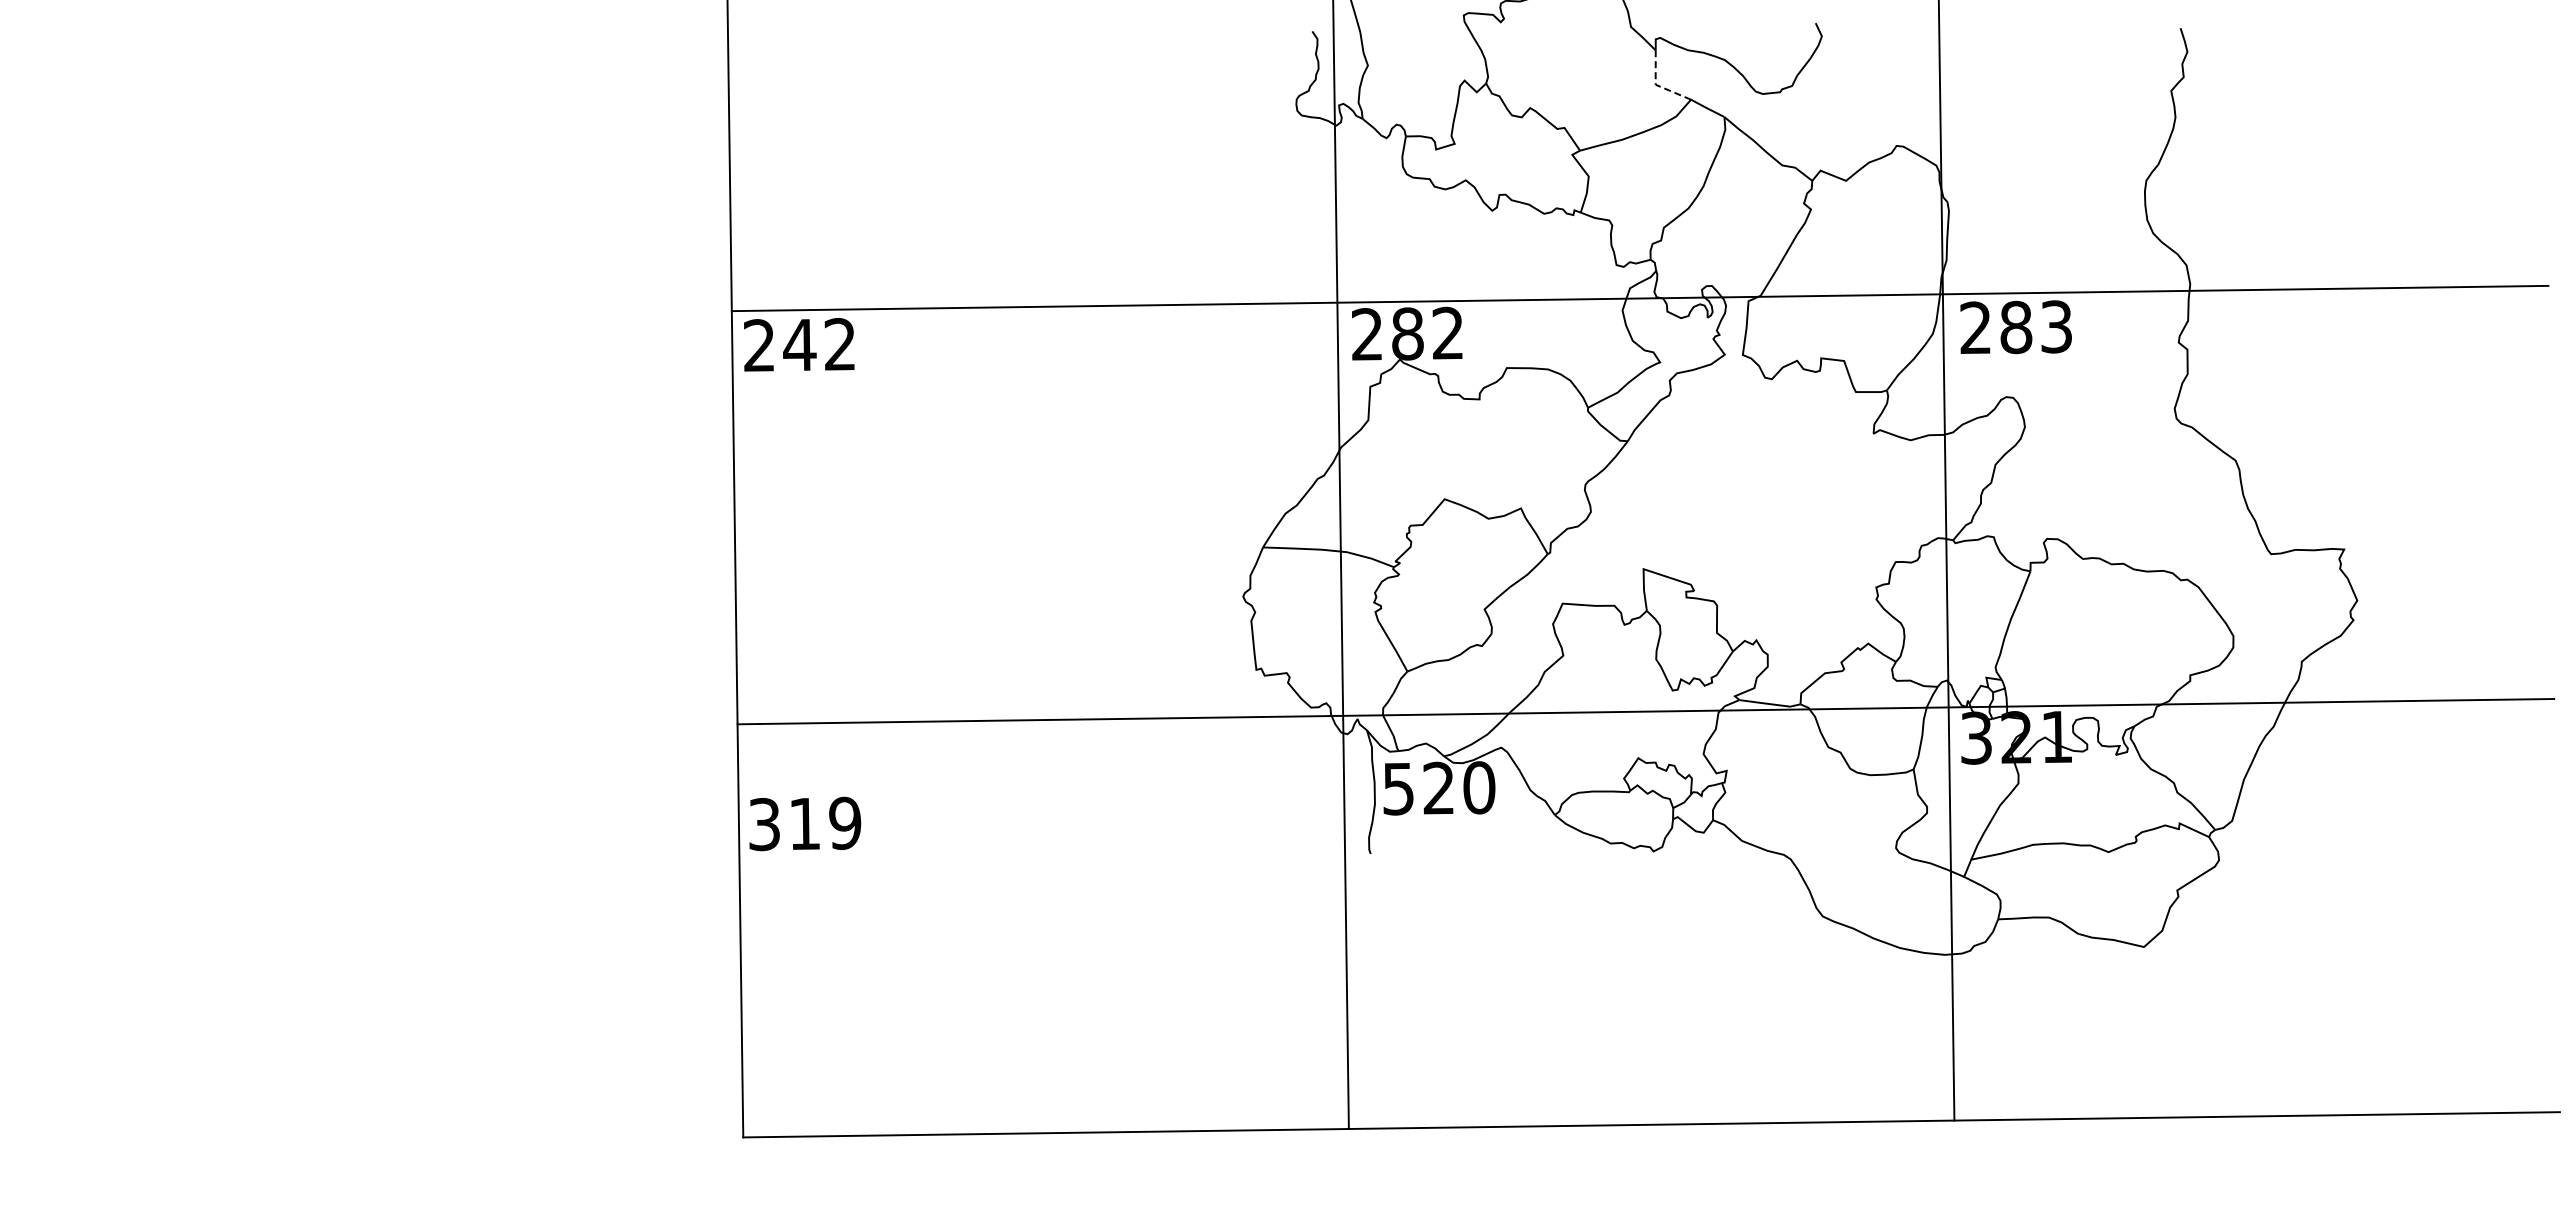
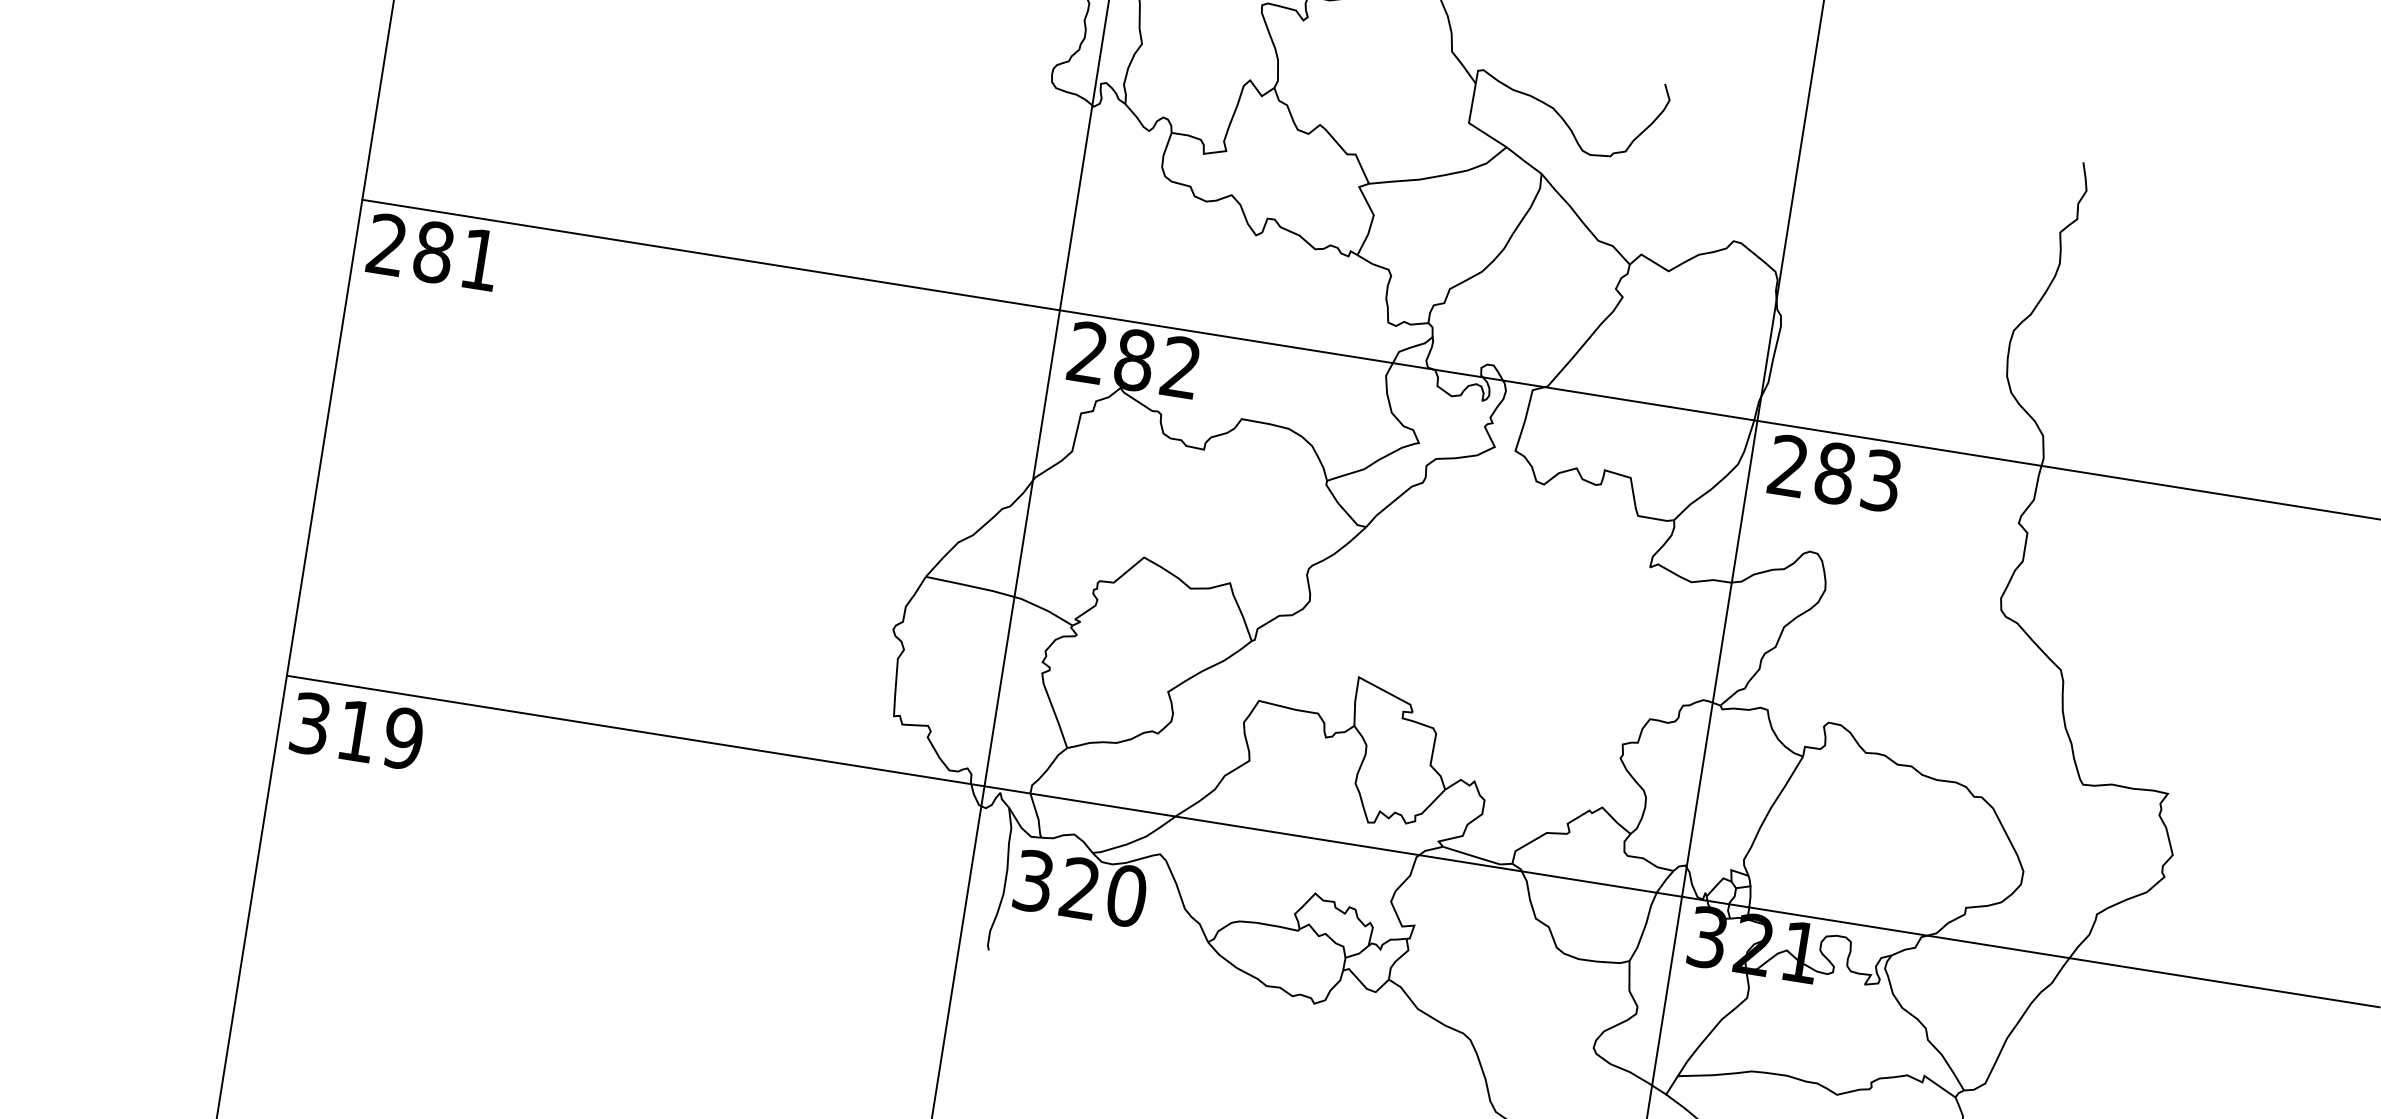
line: (1656, 85) -> (1469, 124), dashed -> solid
text: (818, 344) -> (455, 255), 242 -> 281
text: (1398, 788) -> (1033, 880), 520 -> 320
text: (805, 823) -> (357, 730), moved

